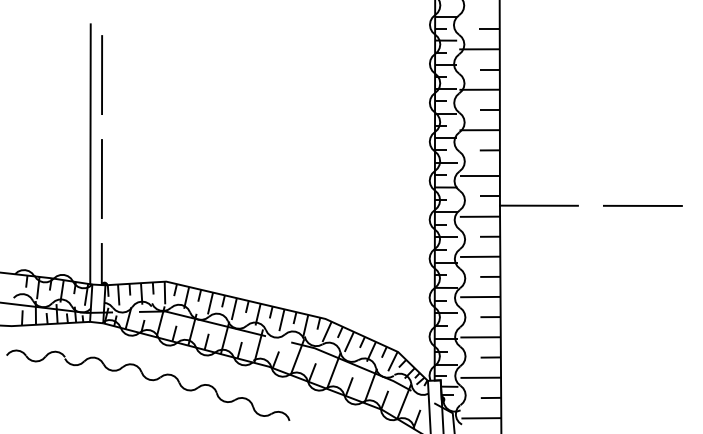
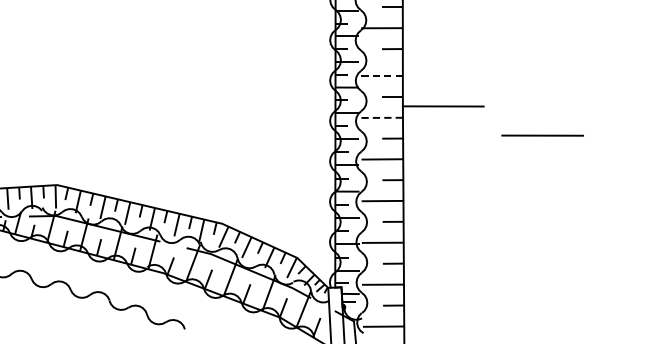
line: (479, 176) -> (381, 76), solid -> dashed
line: (642, 205) -> (542, 135), moved
line: (479, 216) -> (381, 117), solid -> dashed

